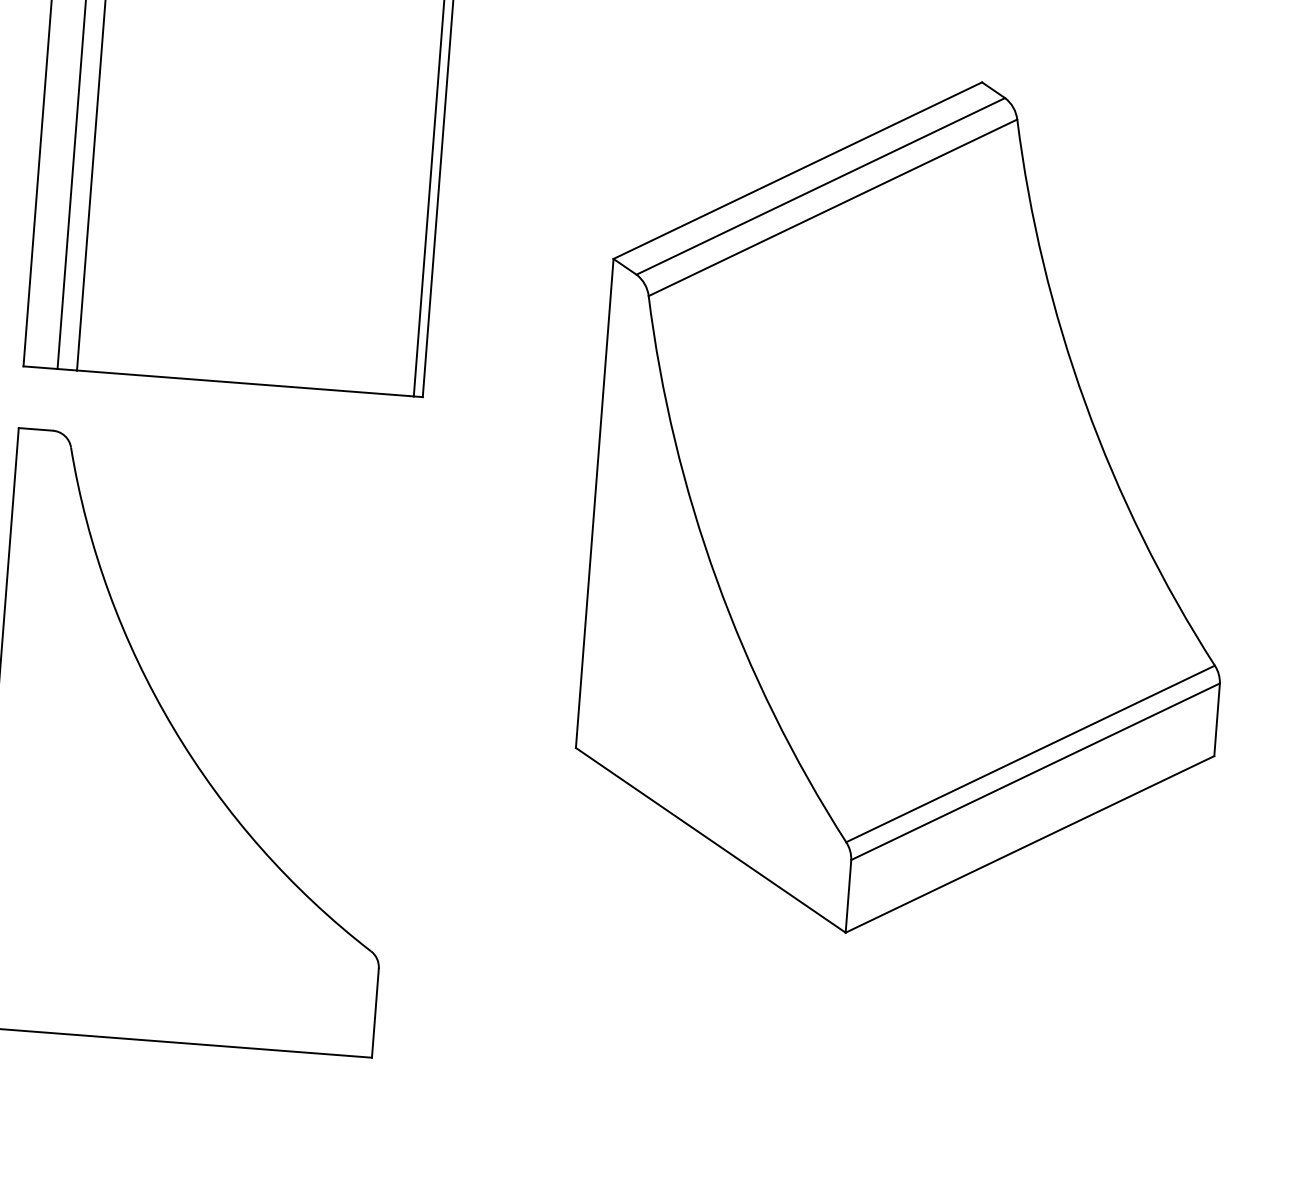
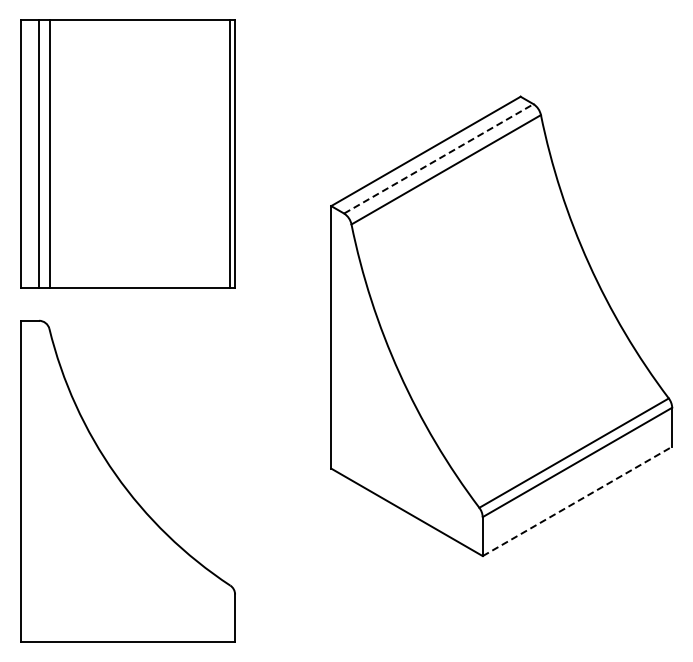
line: (822, 185) -> (439, 158), solid -> dashed
line: (1029, 844) -> (577, 501), solid -> dashed

